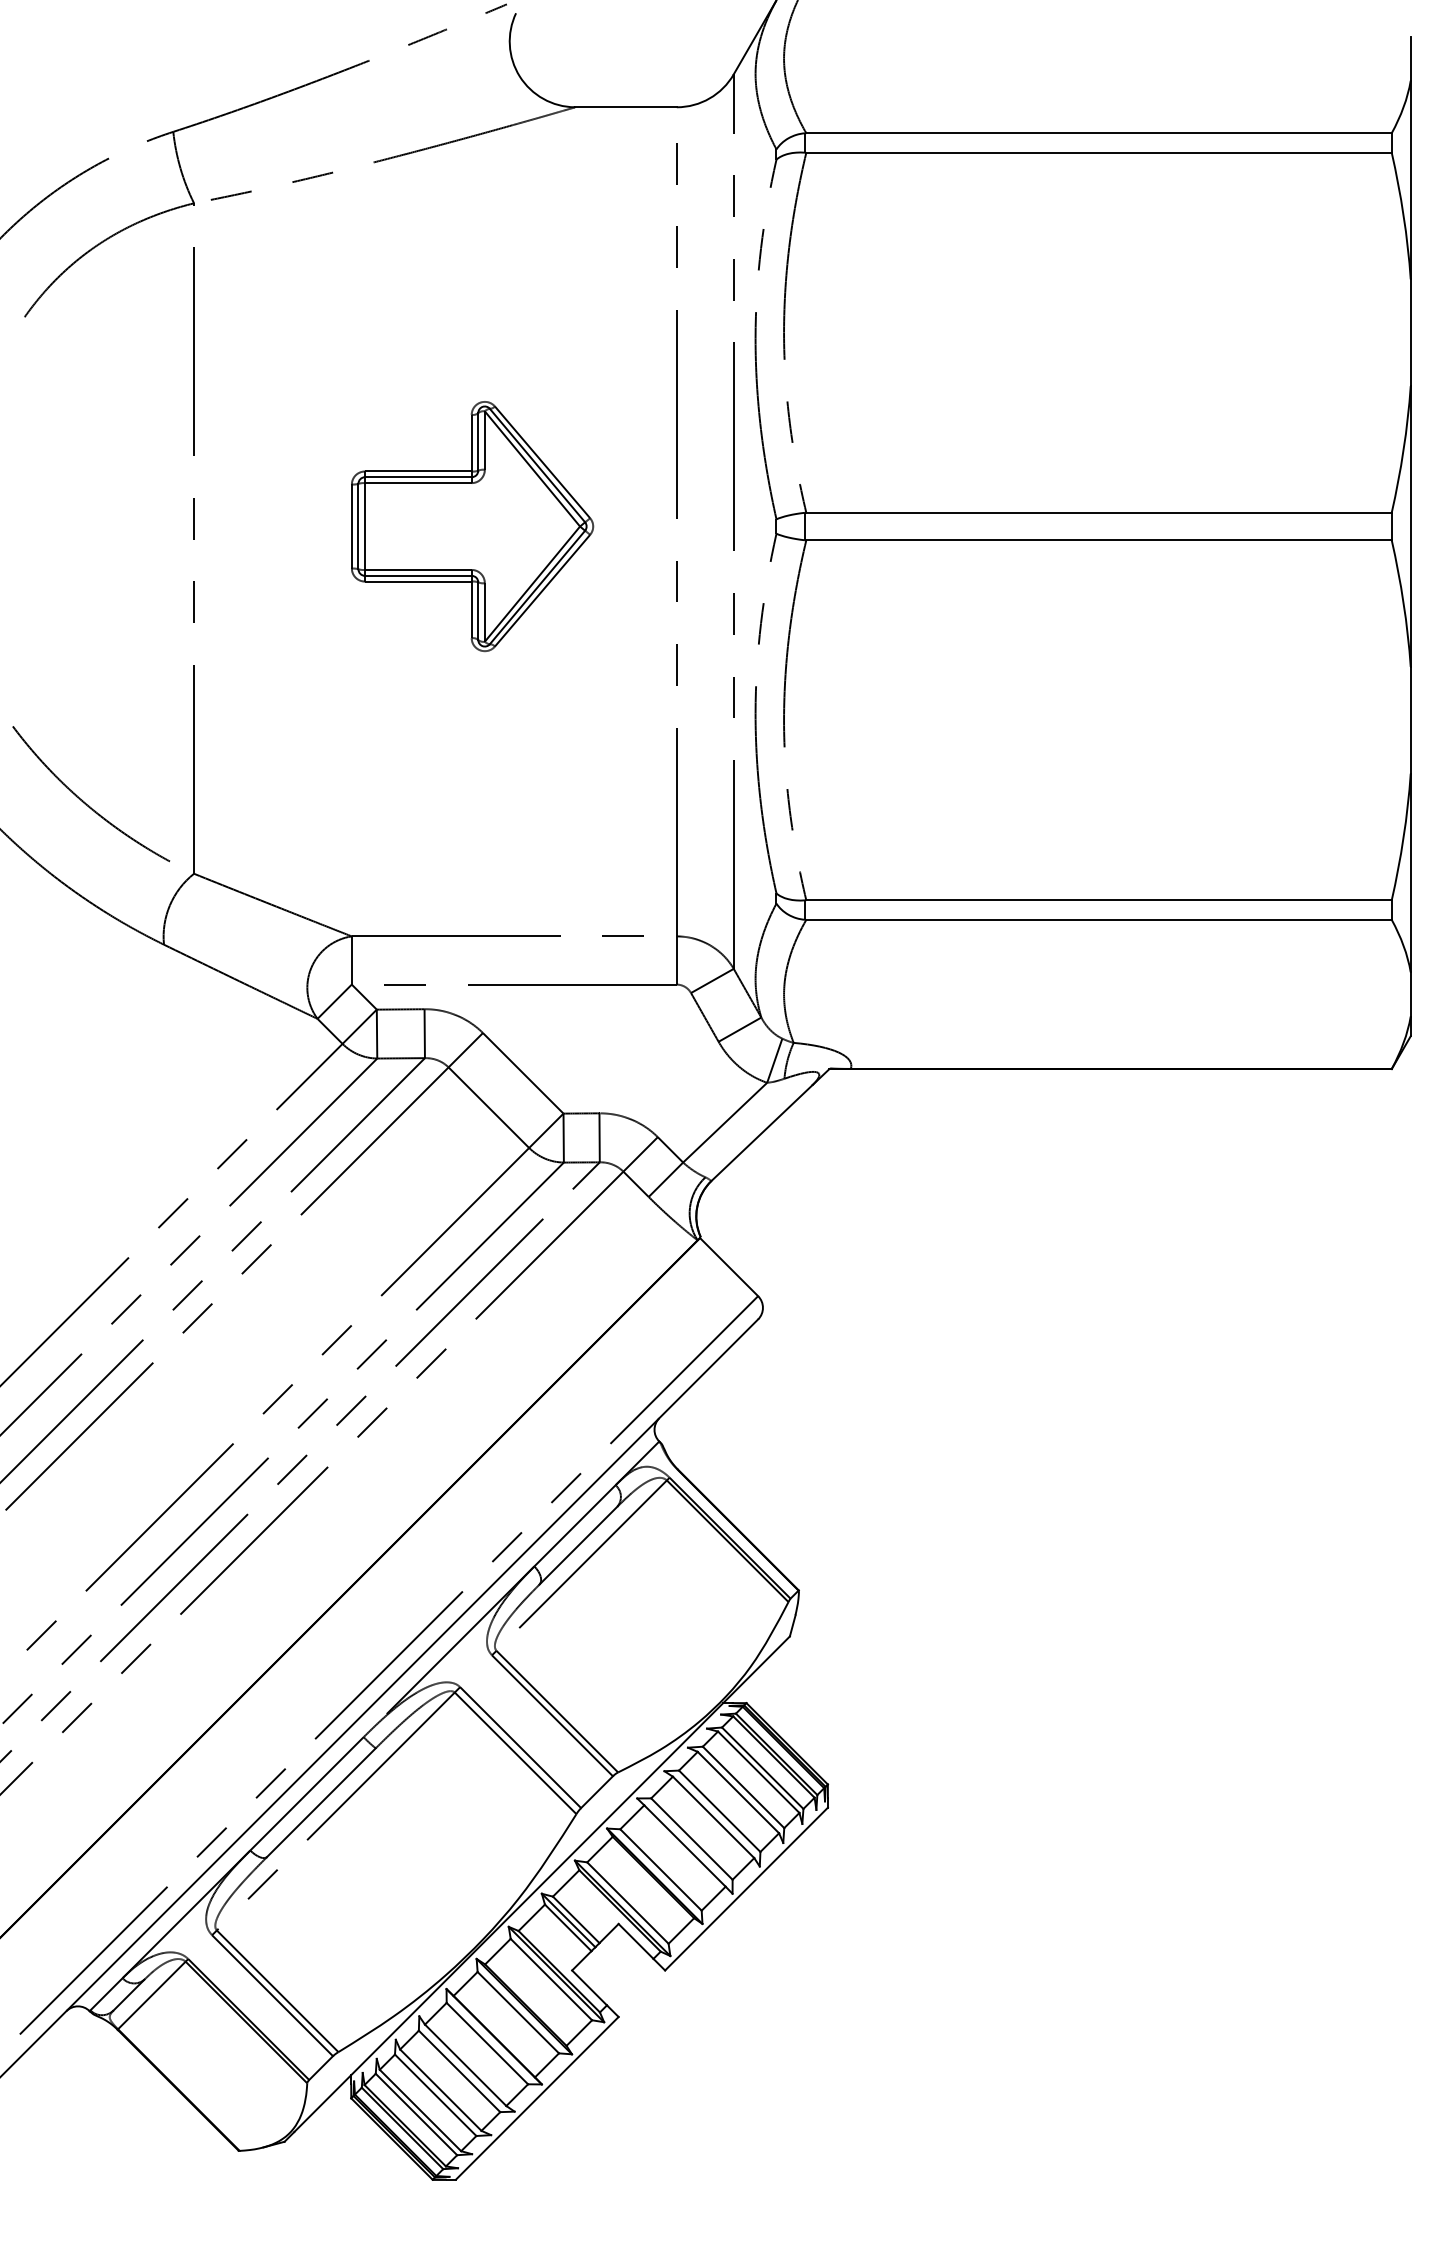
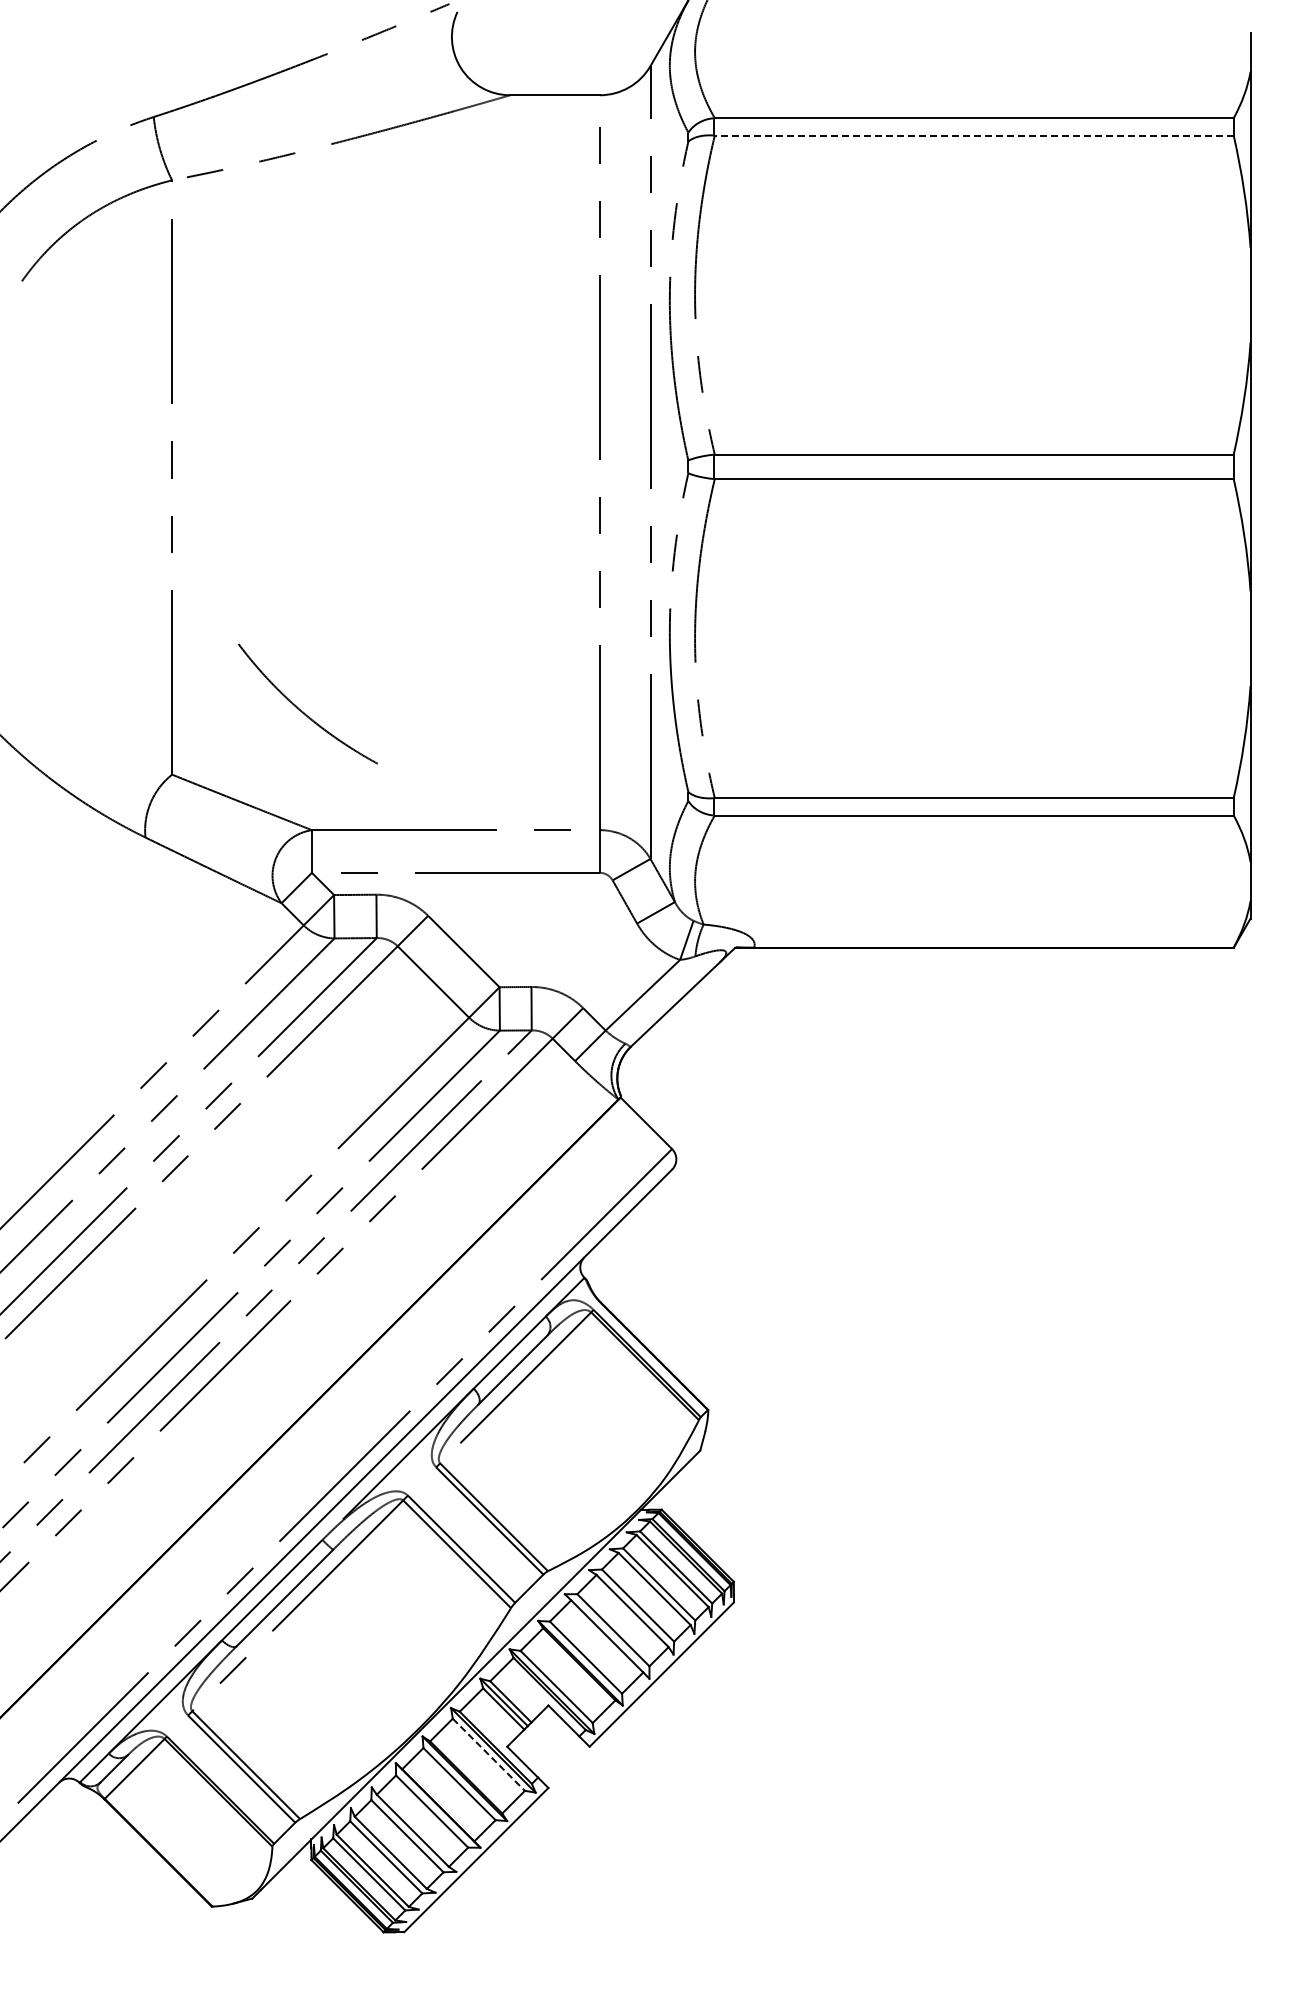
line: (1098, 152) -> (973, 135), solid -> dashed
part: (472, 526) -> (418, 466), removed
curve: (85, 801) -> (302, 710), moved
line: (552, 1980) -> (489, 1755), solid -> dashed

